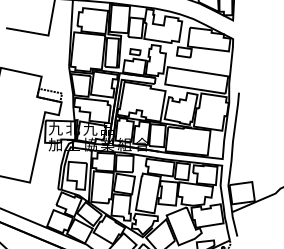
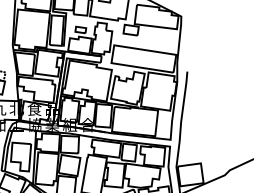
text: (90, 128) -> (34, 108), 九 -> 食

